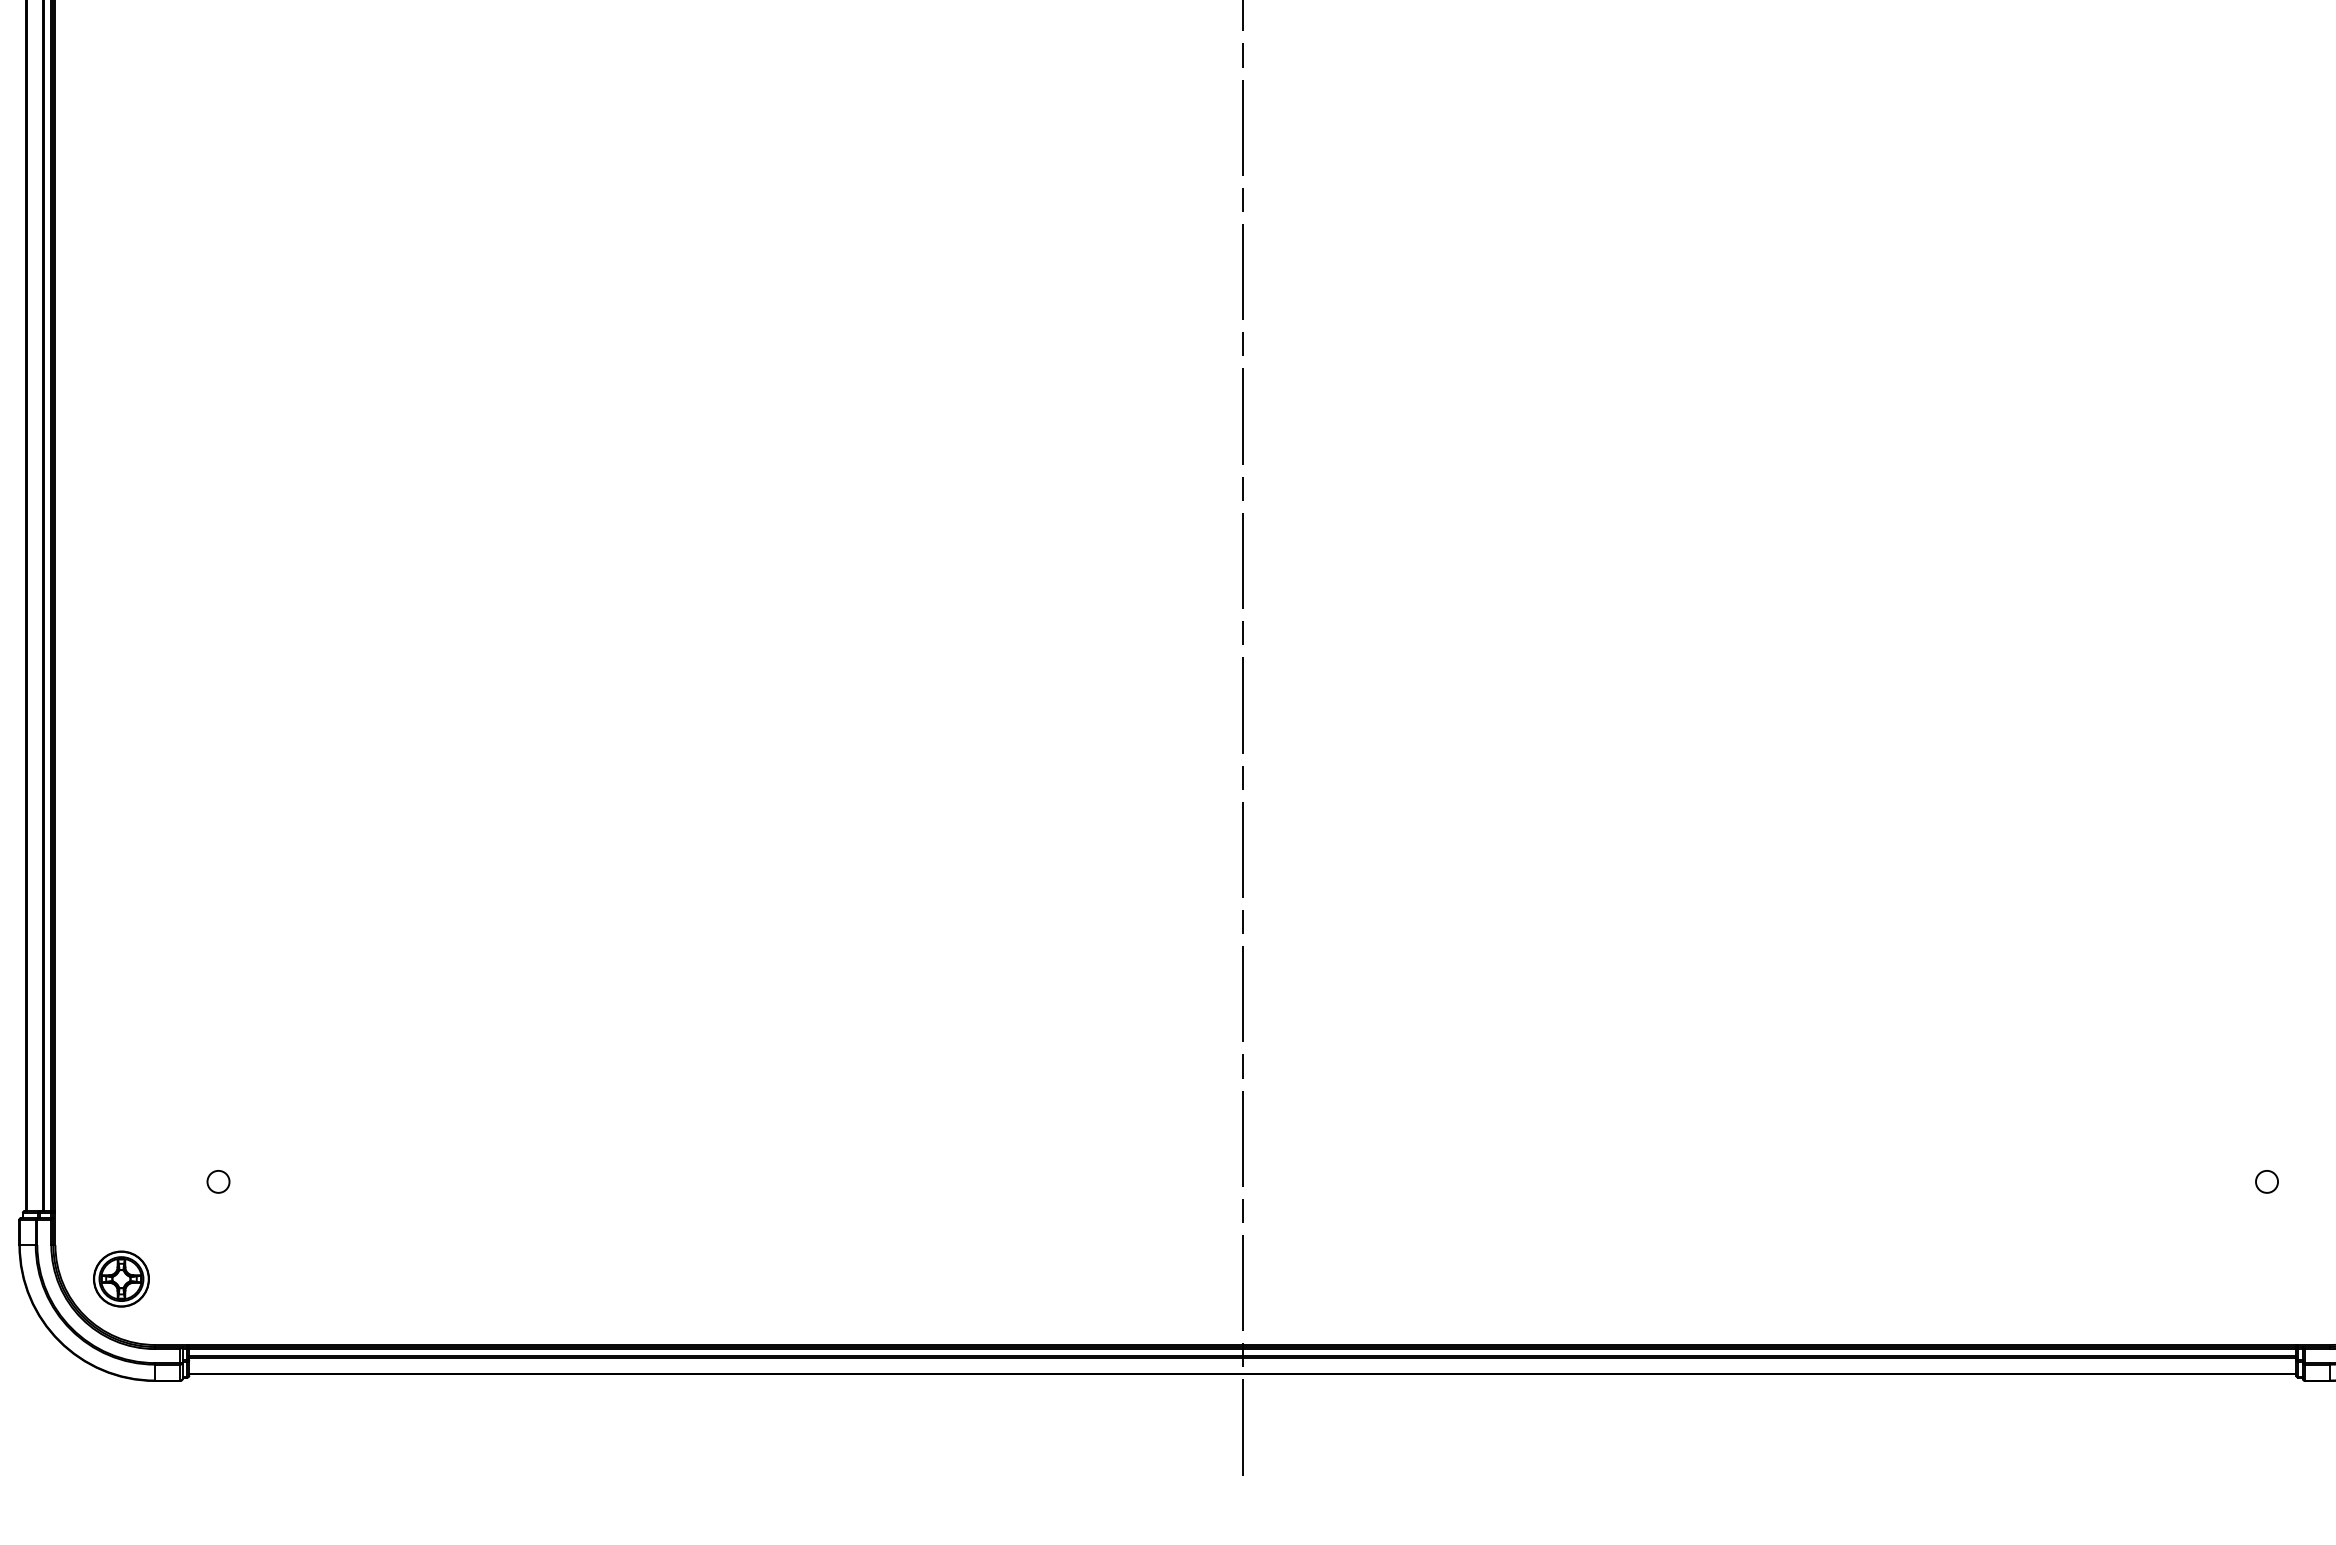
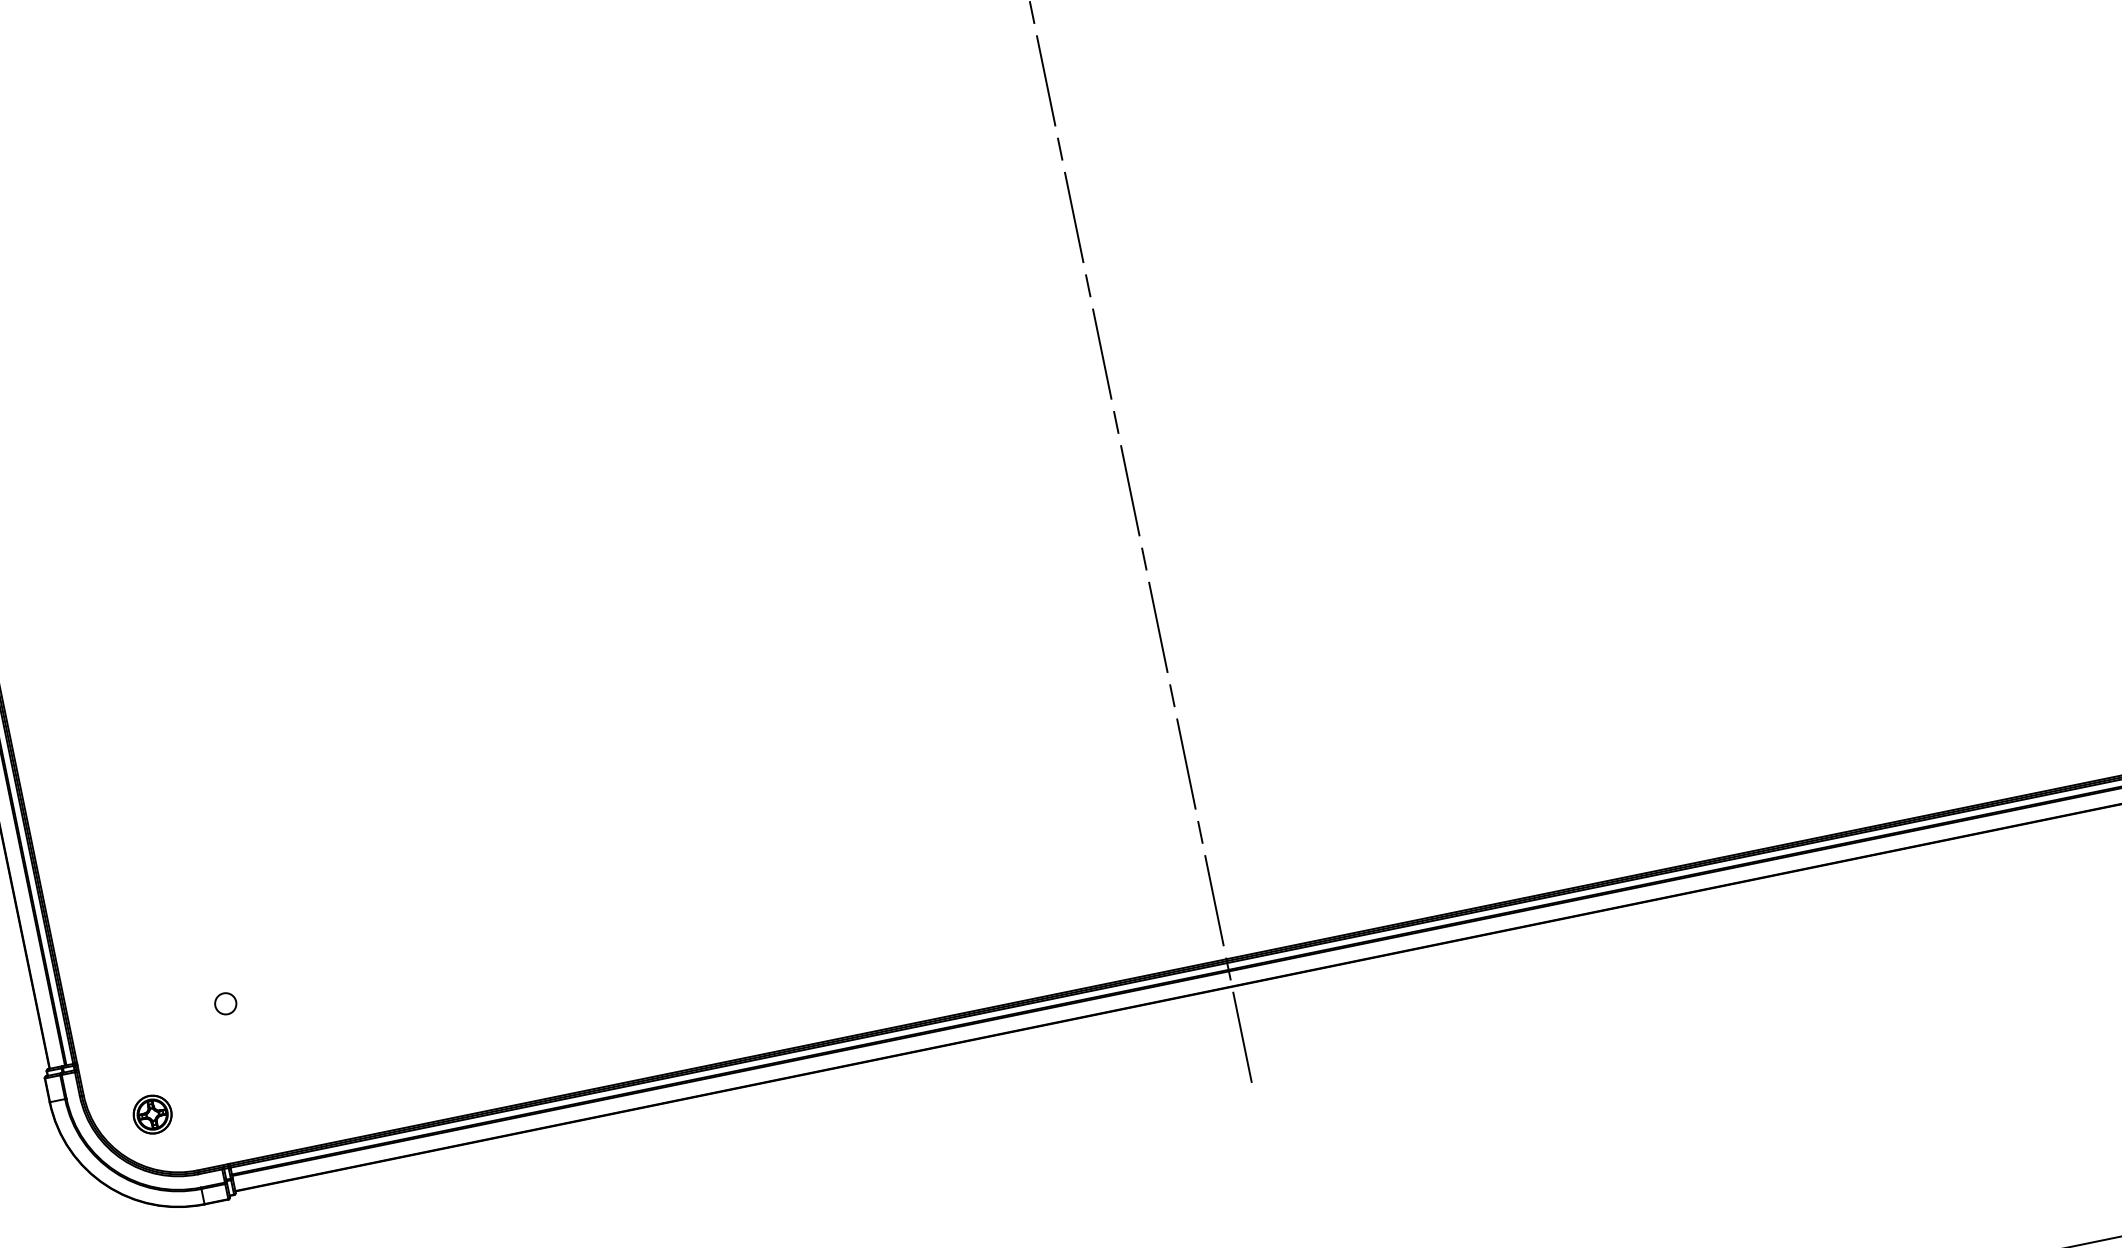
part: (120, 1278) -> (151, 1114), size x0.71

